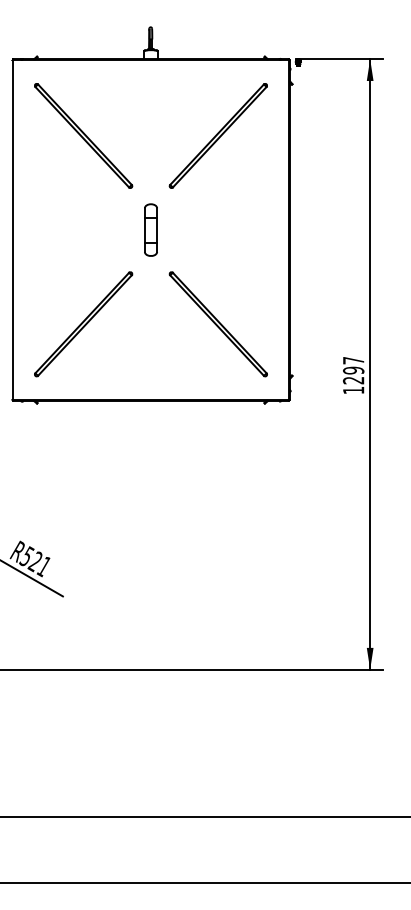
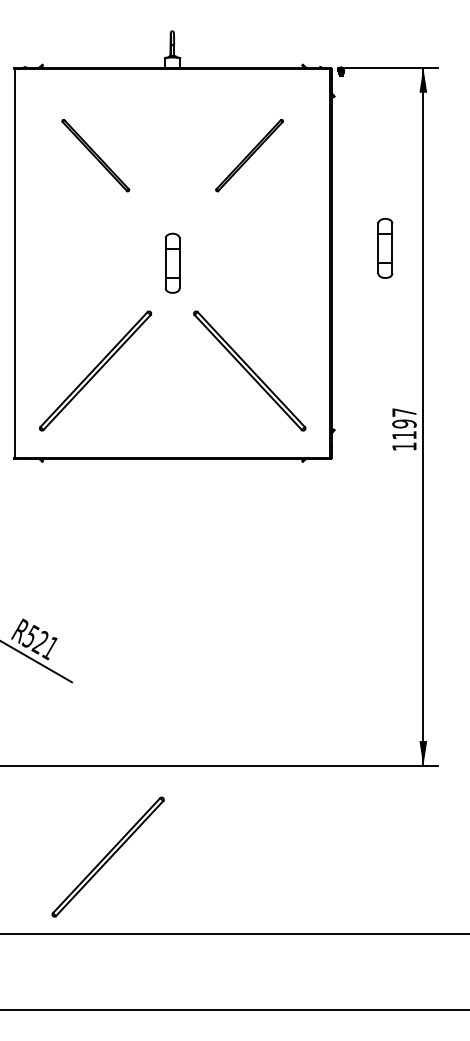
part: (83, 135) -> (95, 155), size x0.6
part: (217, 135) -> (248, 155), size x0.6
part: (336, 216) -> (384, 247), added
text: (353, 380) -> (404, 435), 1297 -> 1197
part: (94, 749) -> (108, 857), added

